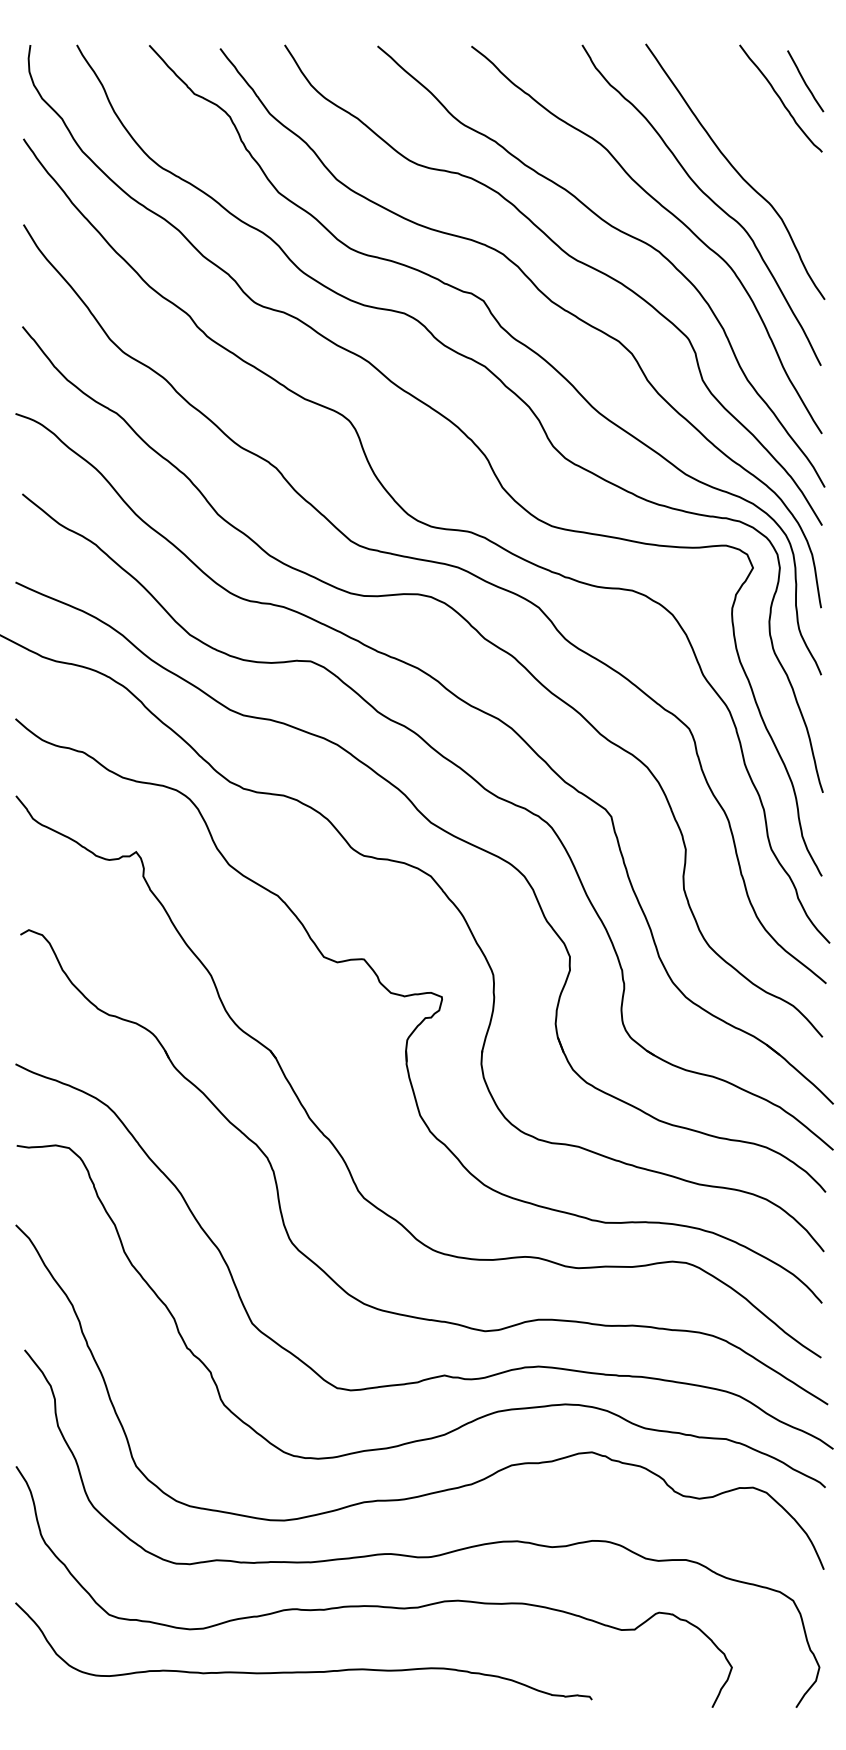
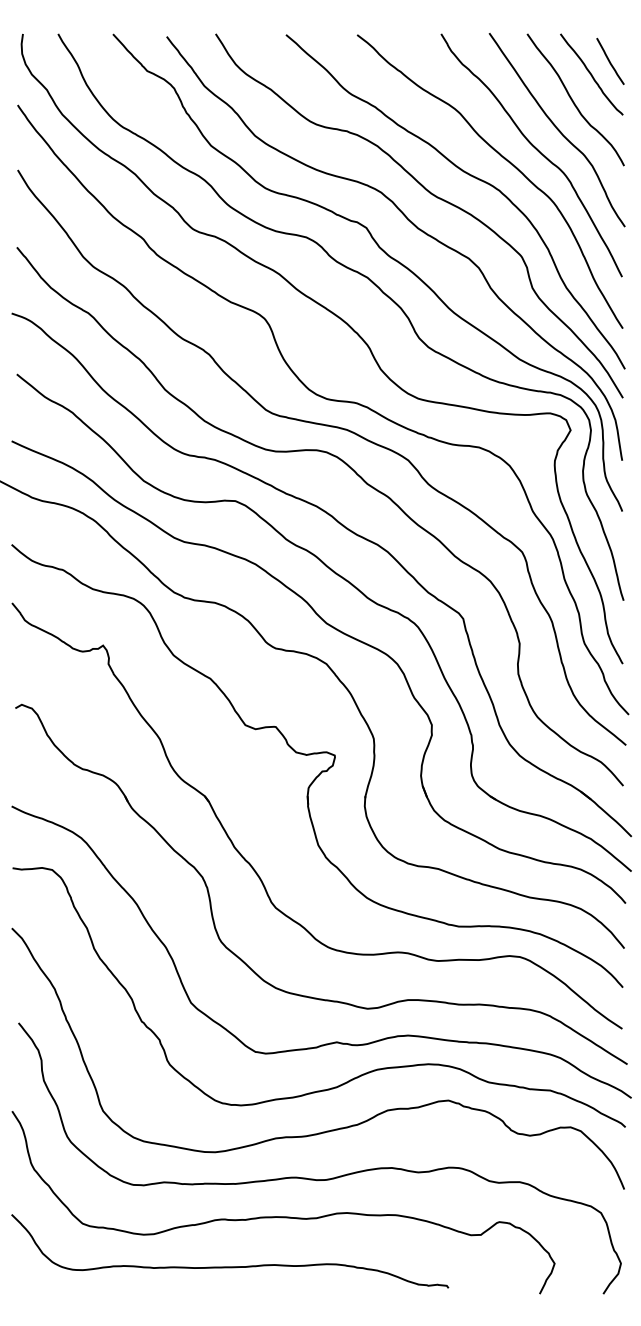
curve: (756, 132) -> (573, 100), added

